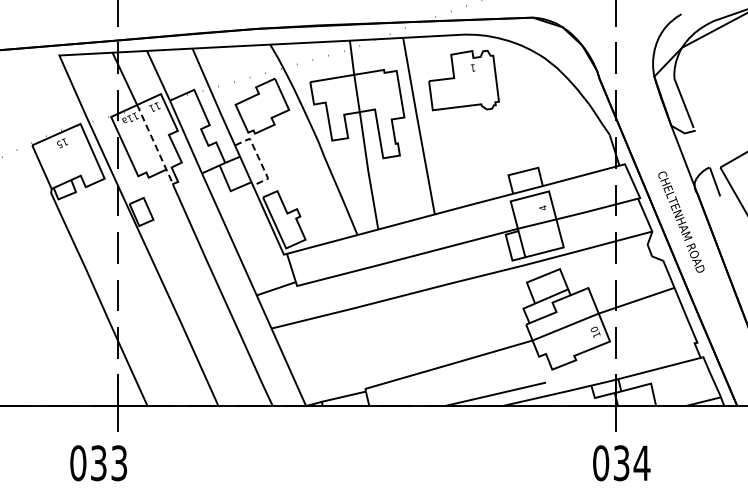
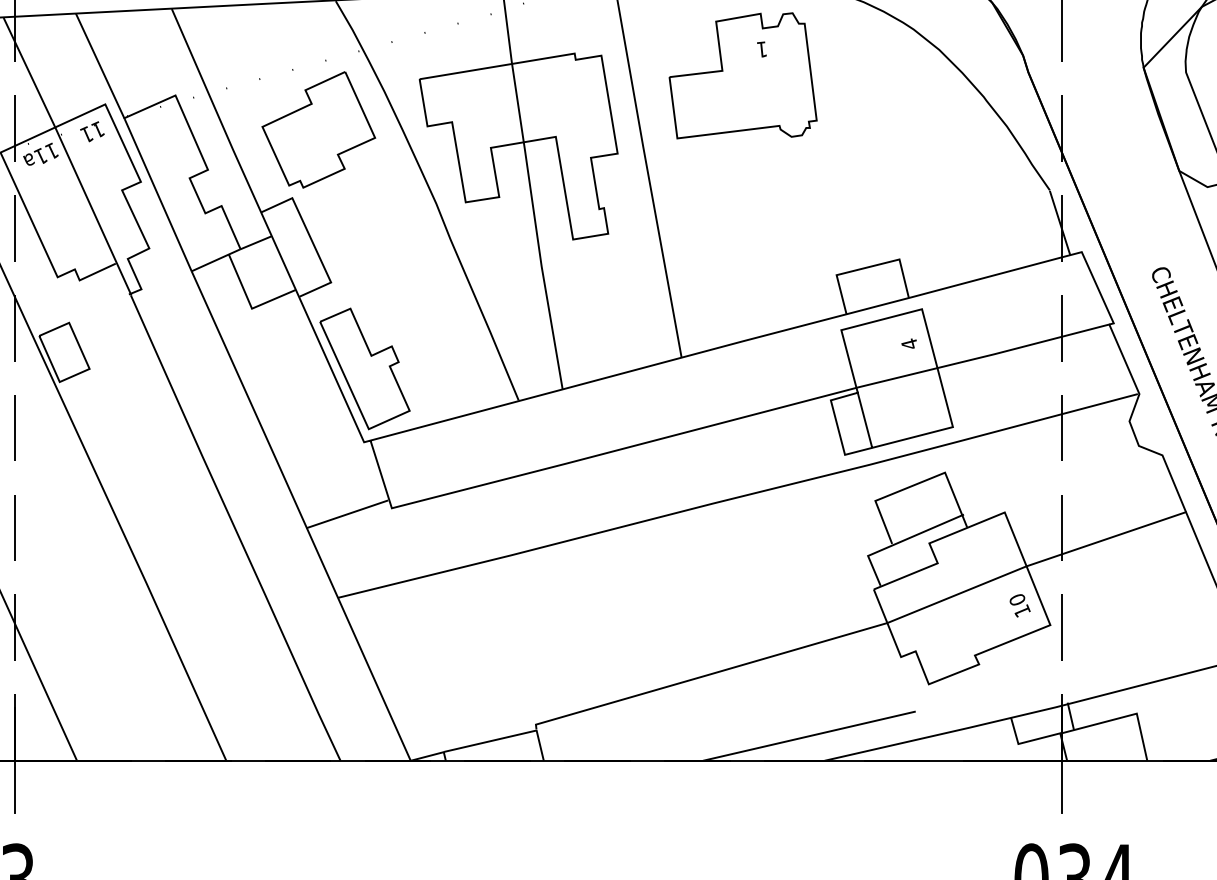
line: (155, 145) -> (93, 212), dashed -> solid
line: (259, 159) -> (312, 242), dashed -> solid

